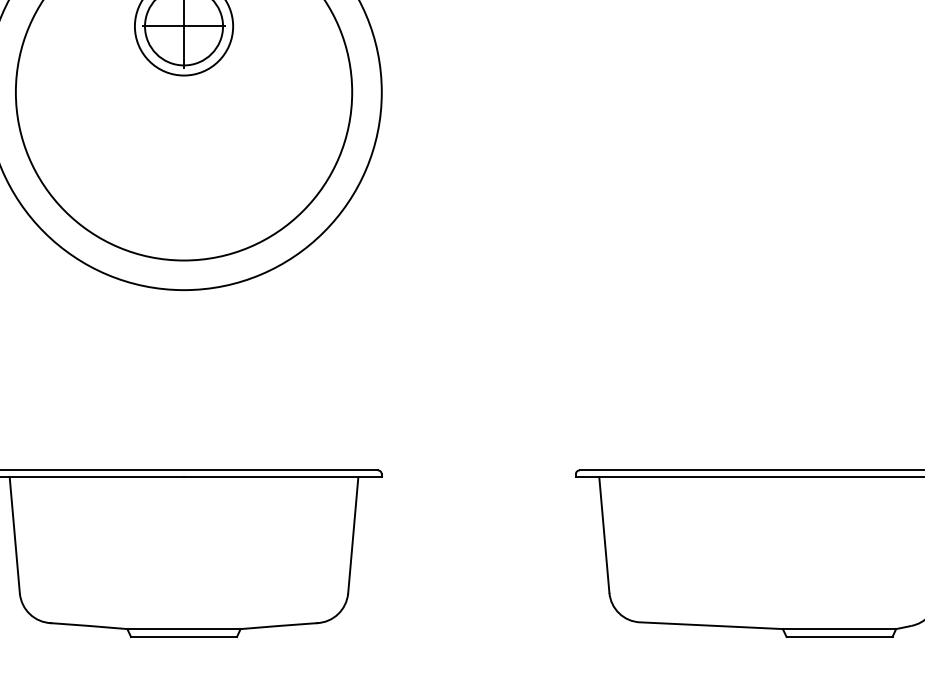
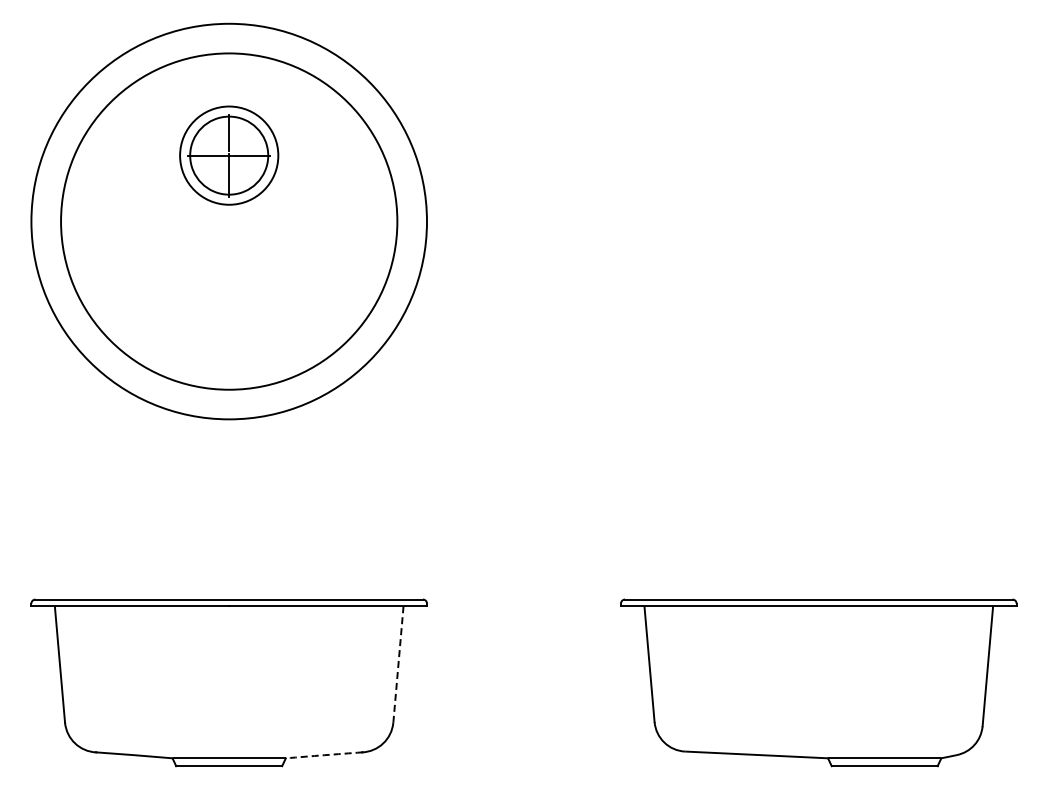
line: (353, 535) -> (398, 664), solid -> dashed
arc: (279, 626) -> (324, 755), solid -> dashed

